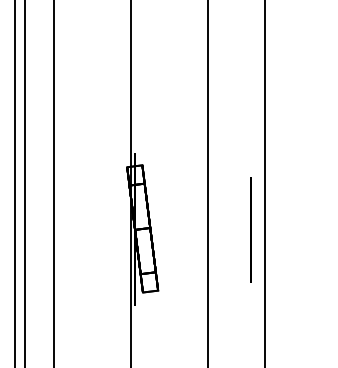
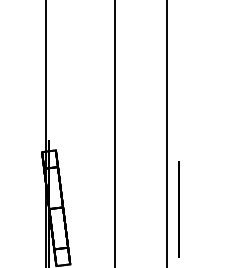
line: (250, 229) -> (178, 208), moved

